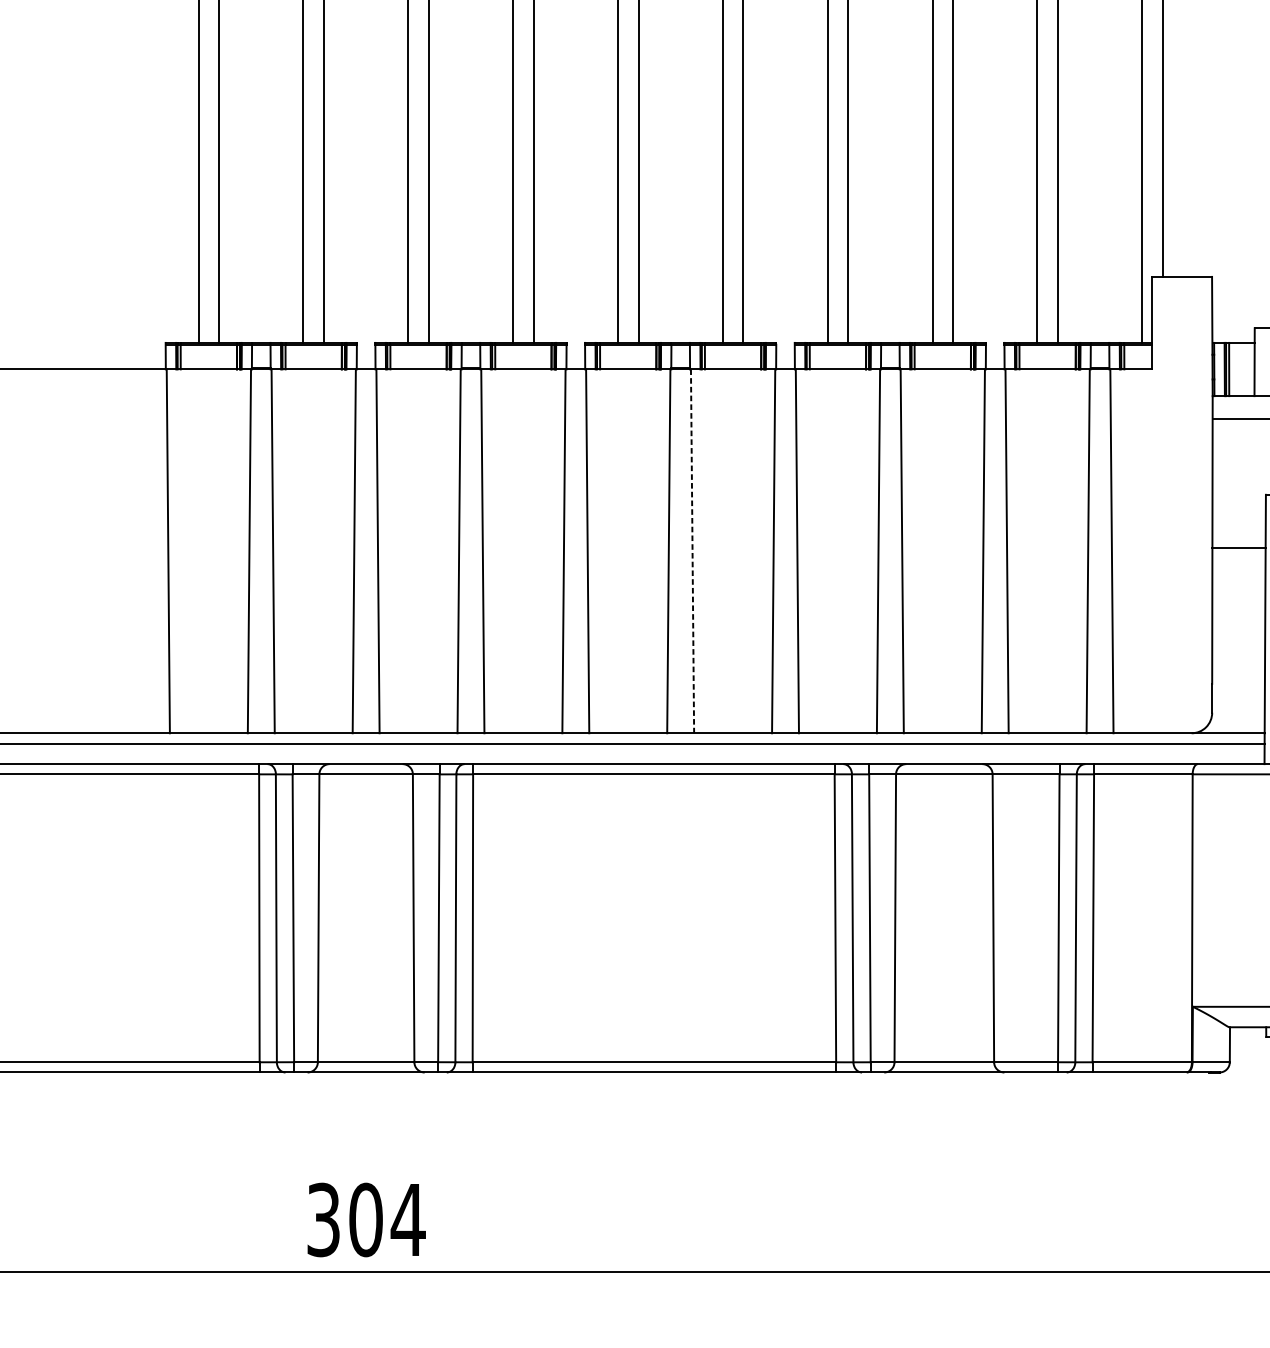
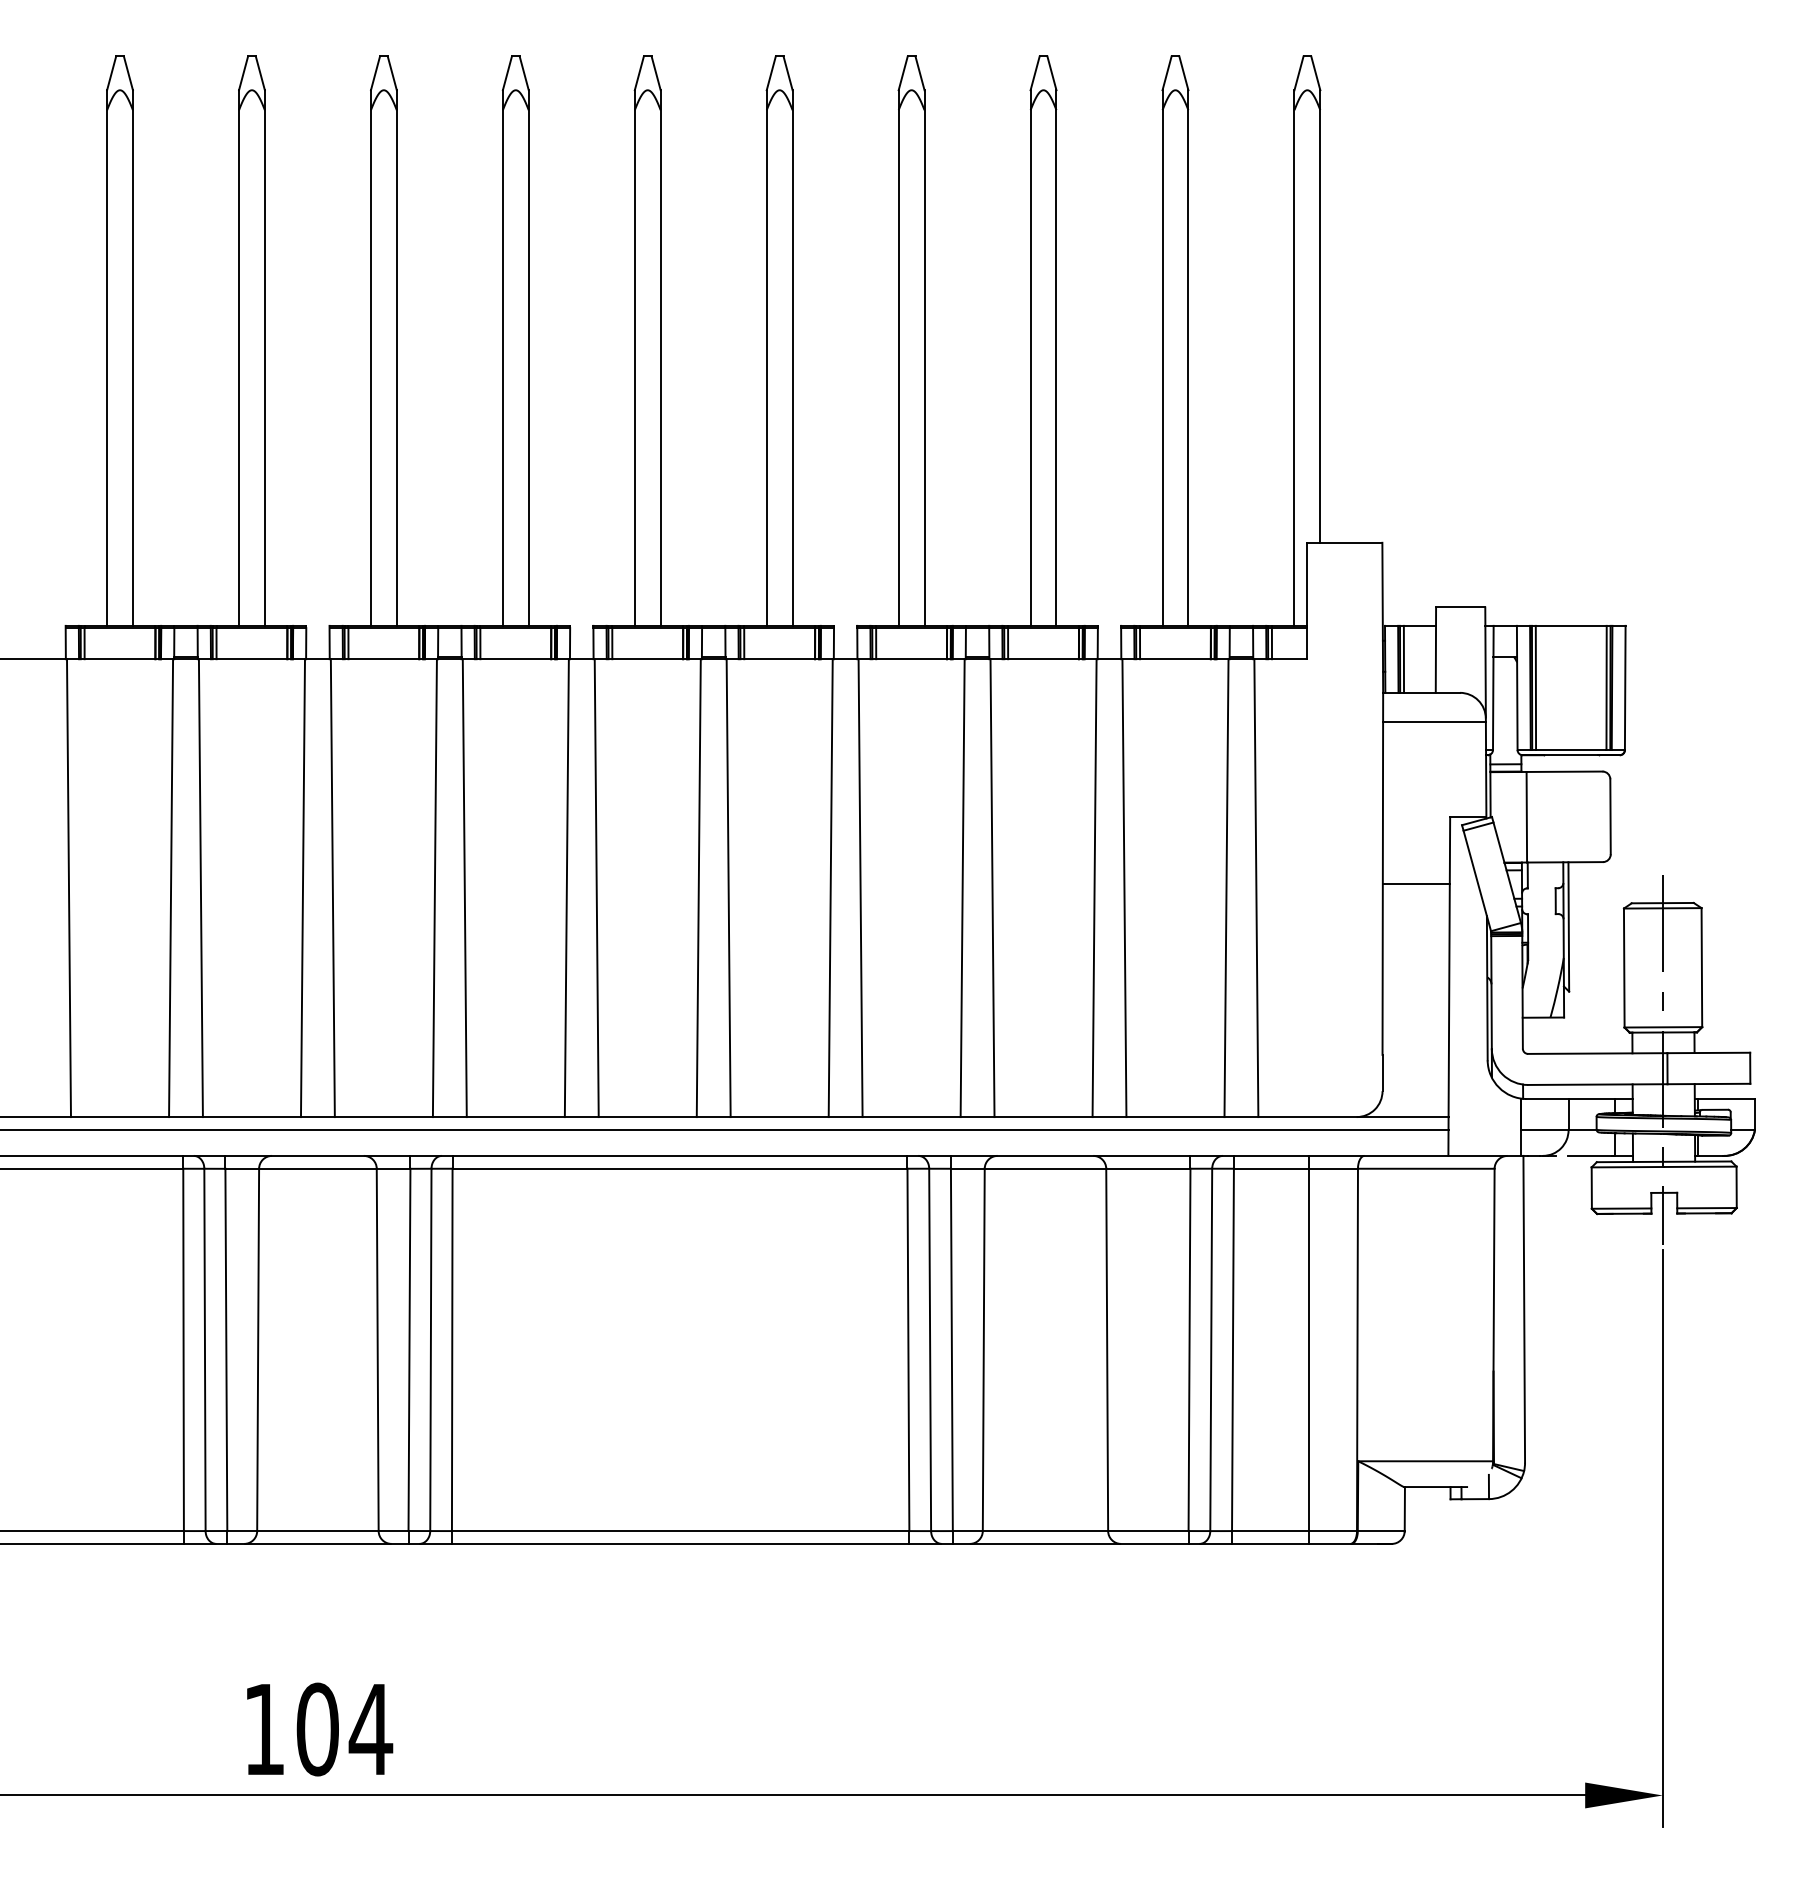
line: (692, 551) -> (728, 888), dashed -> solid
line: (1154, 917) -> (1309, 1349), added
text: (323, 1219) -> (264, 1729), 304 -> 104

